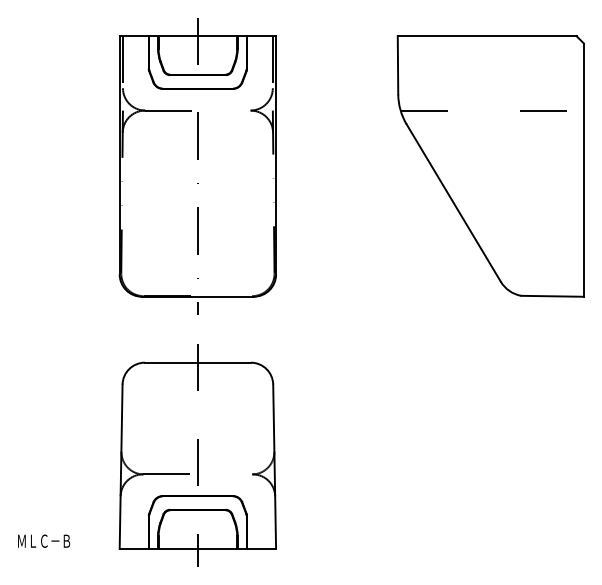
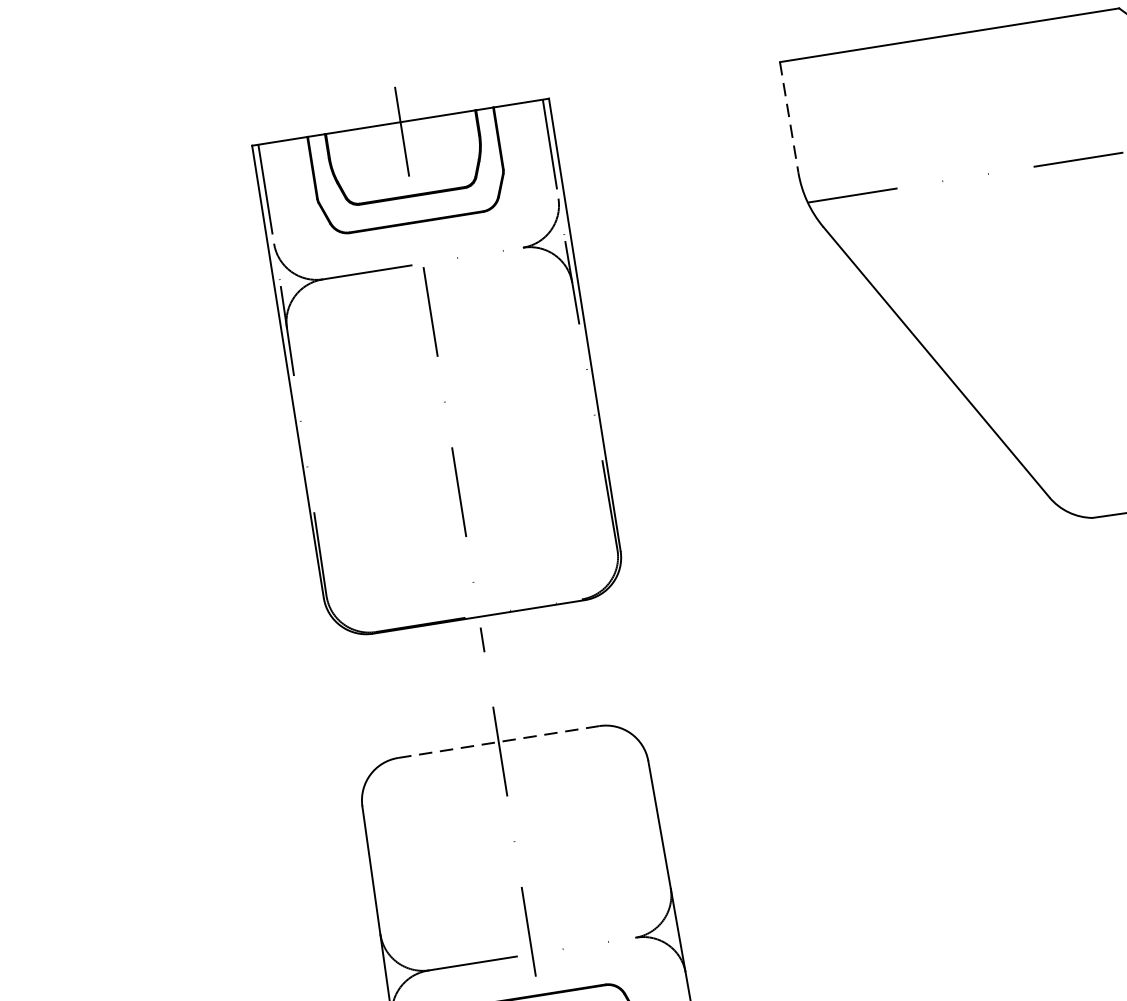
line: (398, 65) -> (790, 117), solid -> dashed
line: (197, 362) -> (497, 741), solid -> dashed

